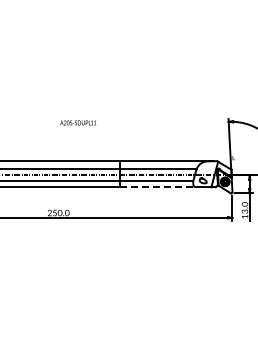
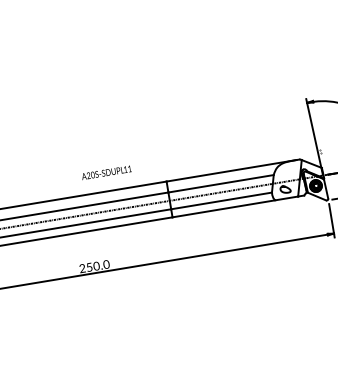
text: (78, 122) -> (106, 172), moved
line: (157, 187) -> (224, 209), dashed -> solid

